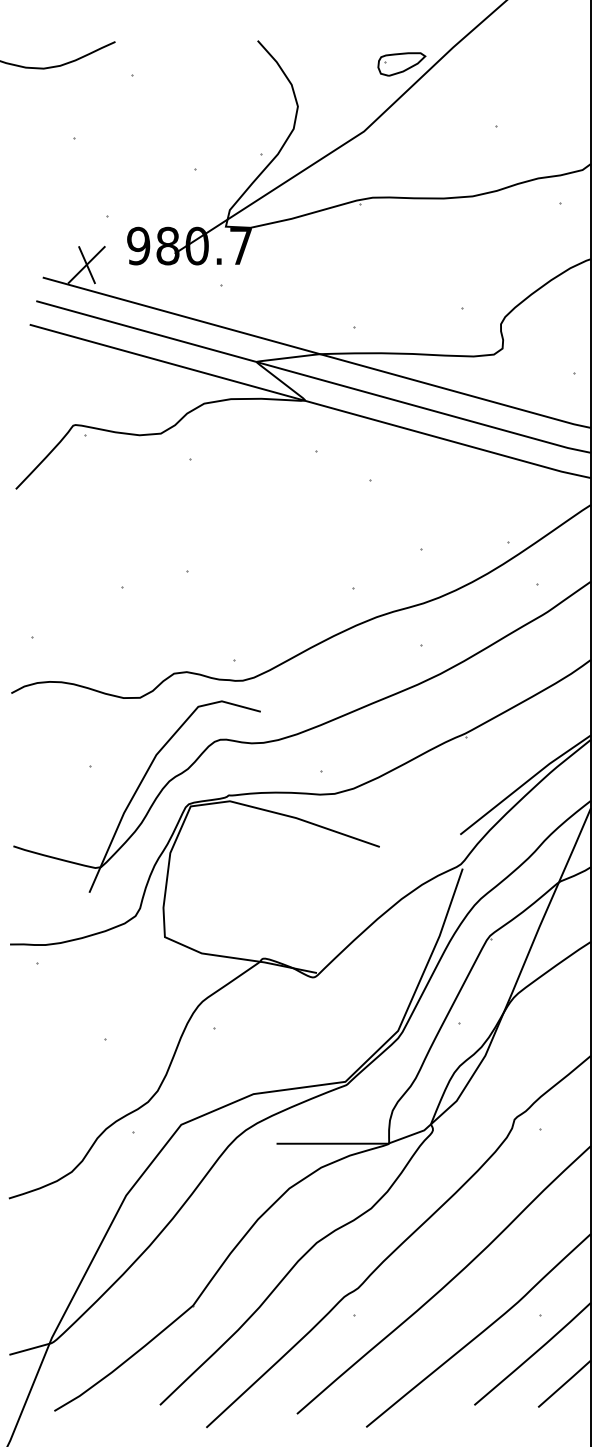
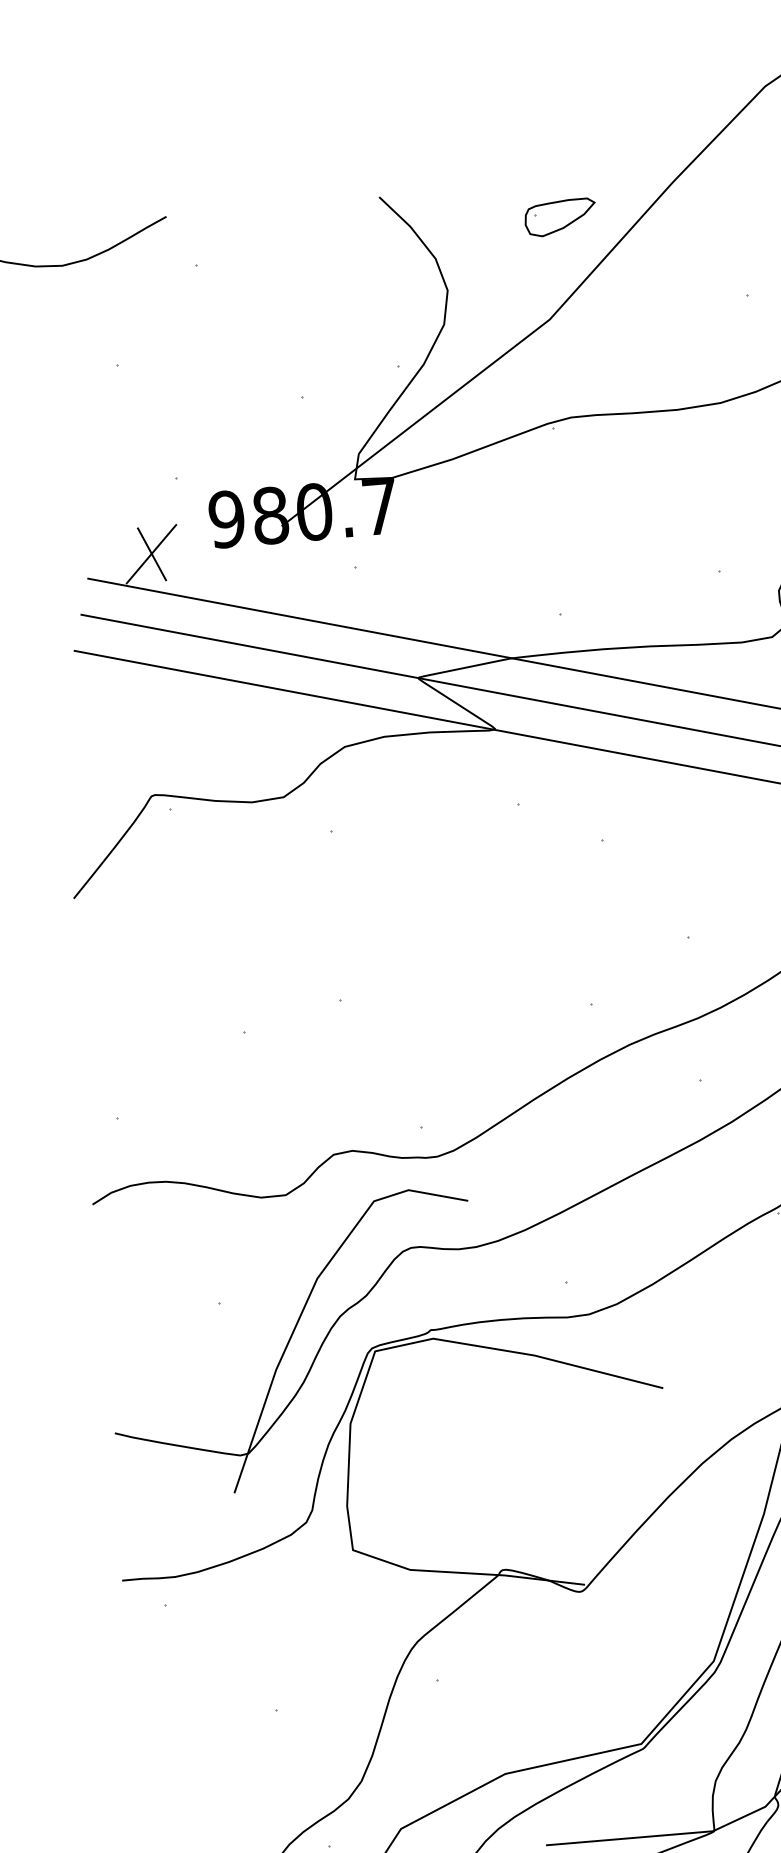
part: (401, 64) -> (559, 217), moved

